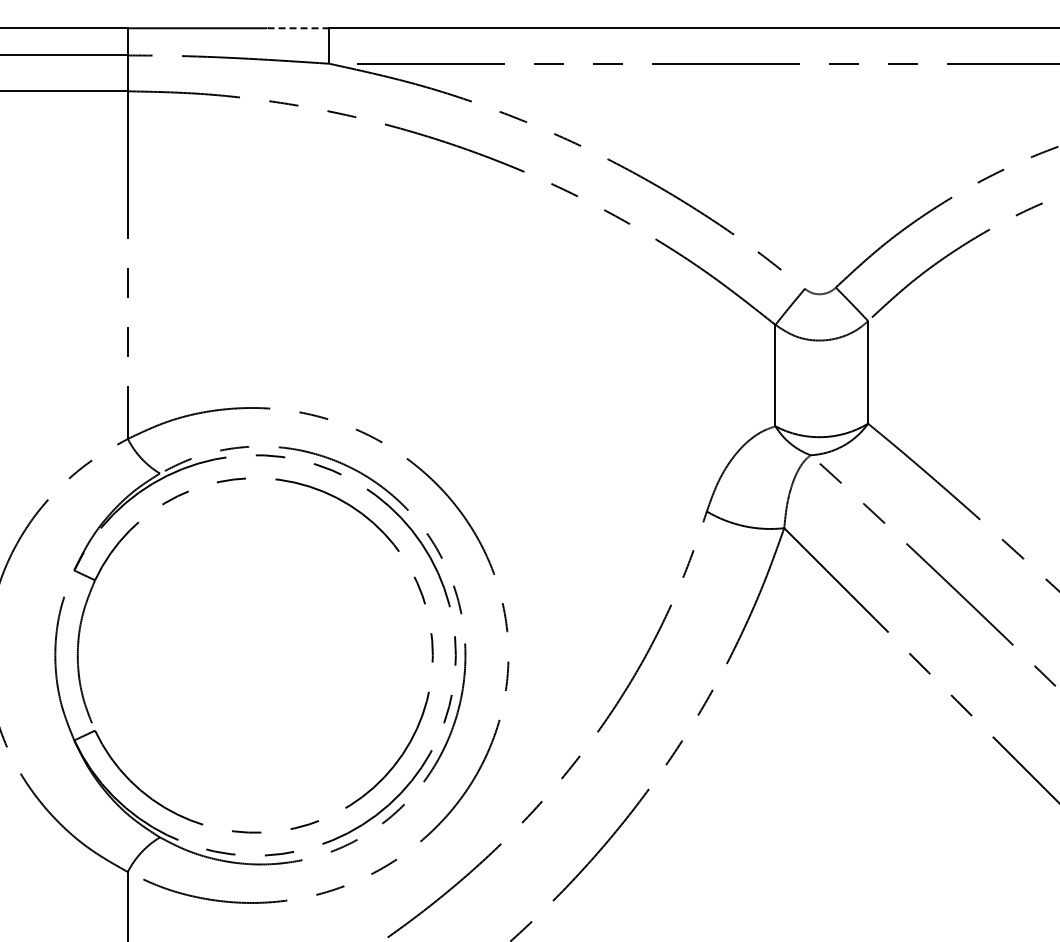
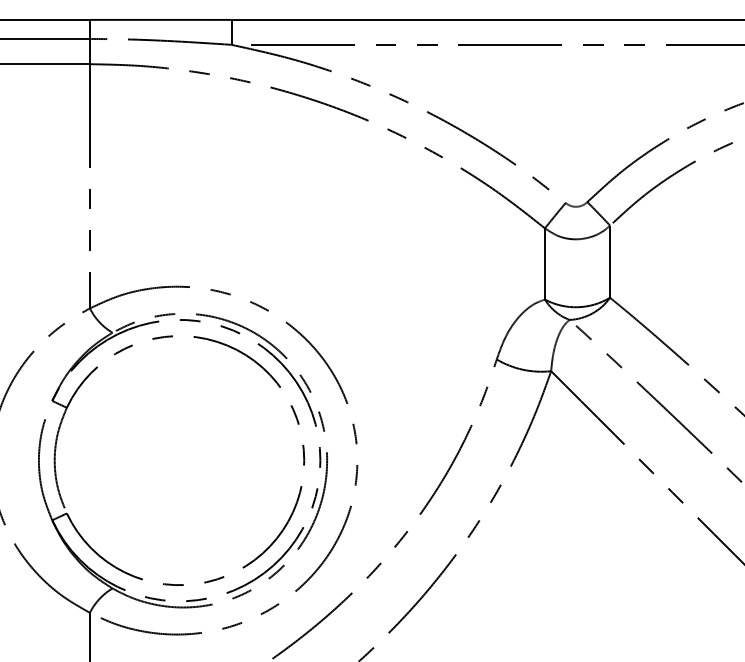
line: (298, 28) -> (209, 20), dashed -> solid

